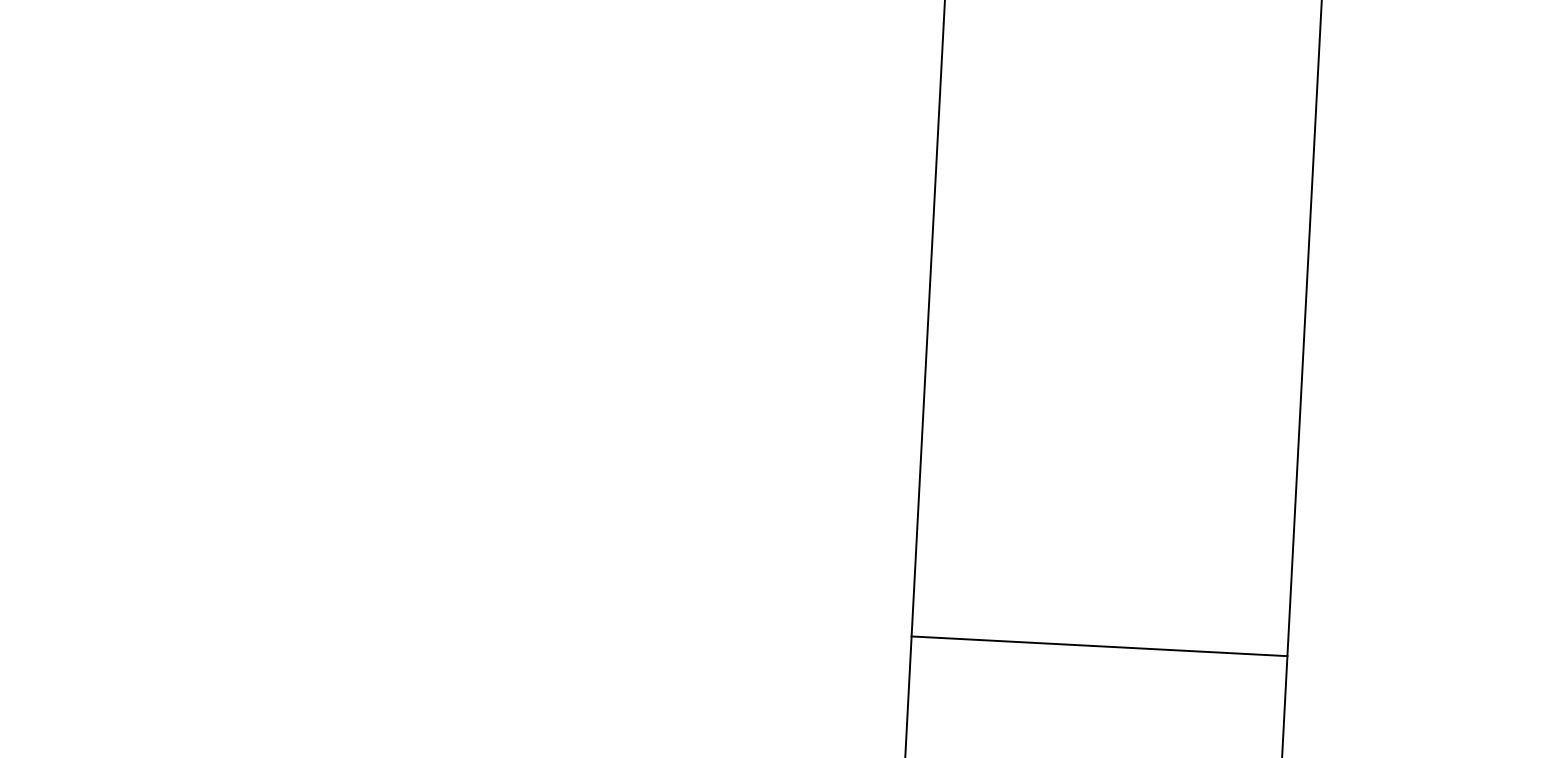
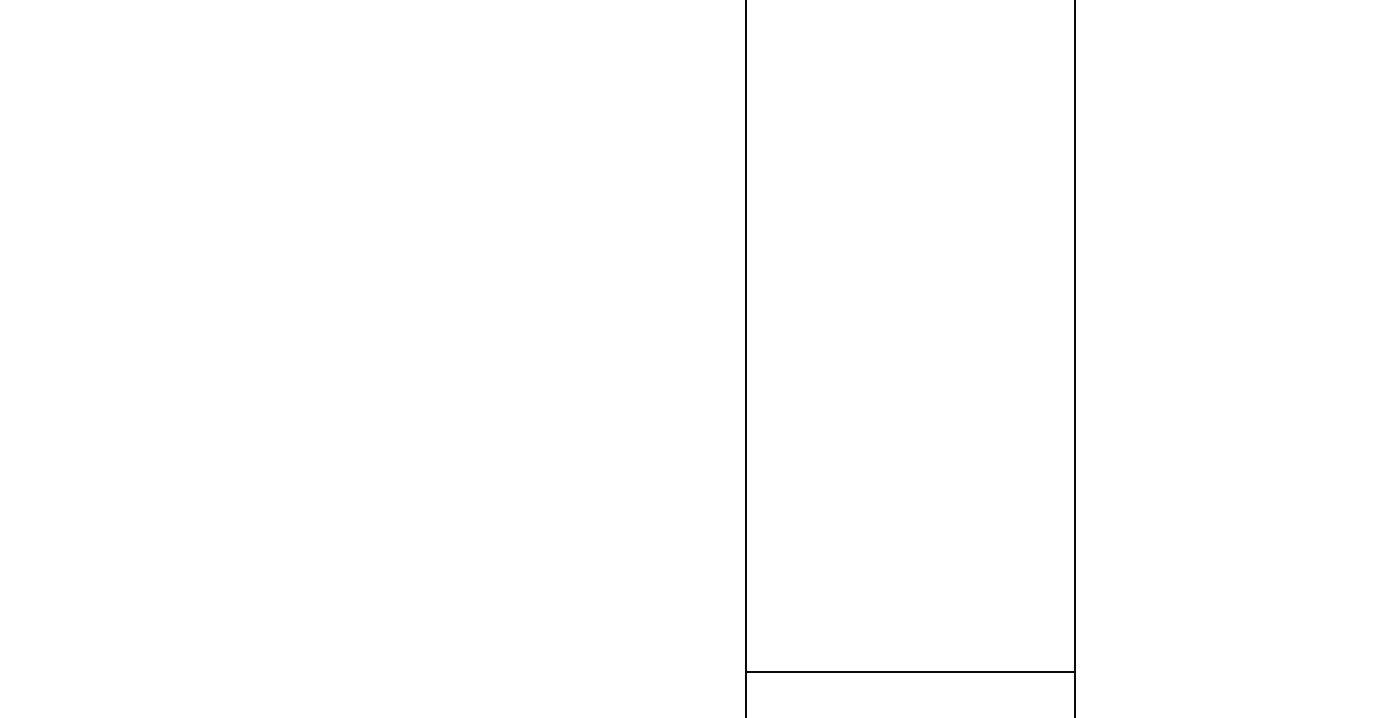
line: (1099, 646) -> (910, 672), moved

